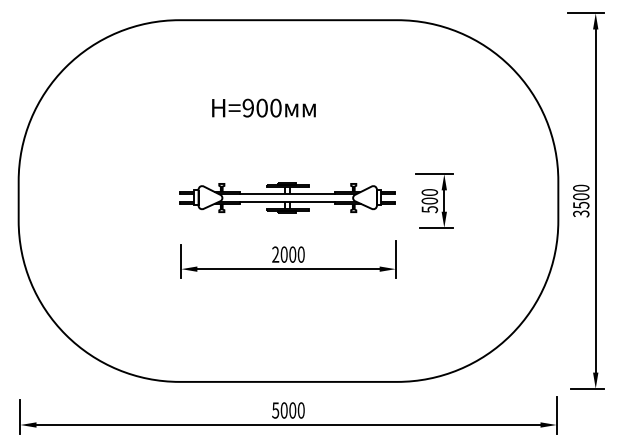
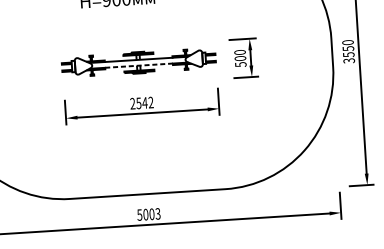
text: (581, 196) -> (348, 48), 3500 -> 3550
line: (288, 202) -> (139, 65), solid -> dashed
text: (292, 254) -> (144, 102), 2000 -> 2542
text: (300, 410) -> (157, 213), 5000 -> 5003

